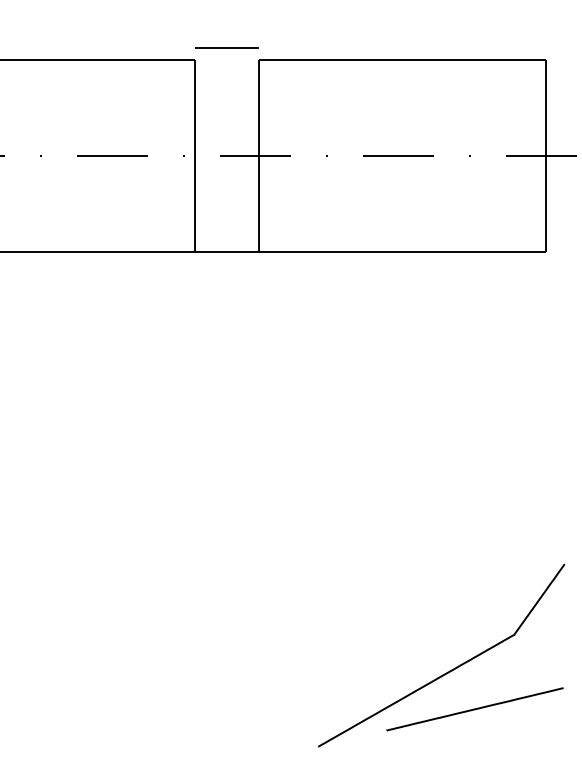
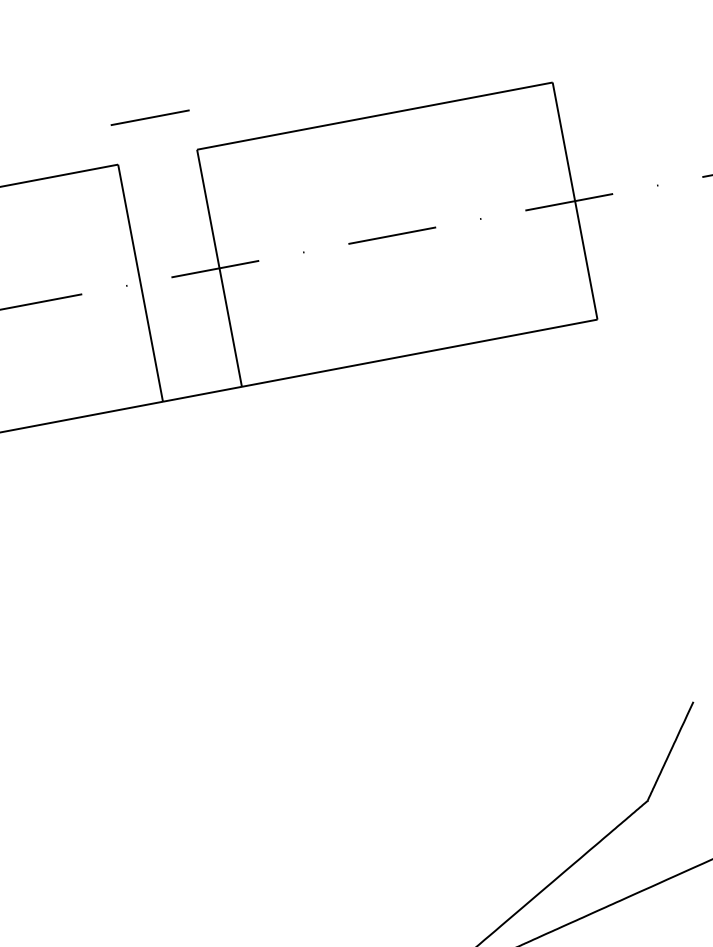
line: (226, 47) -> (149, 116), moved

